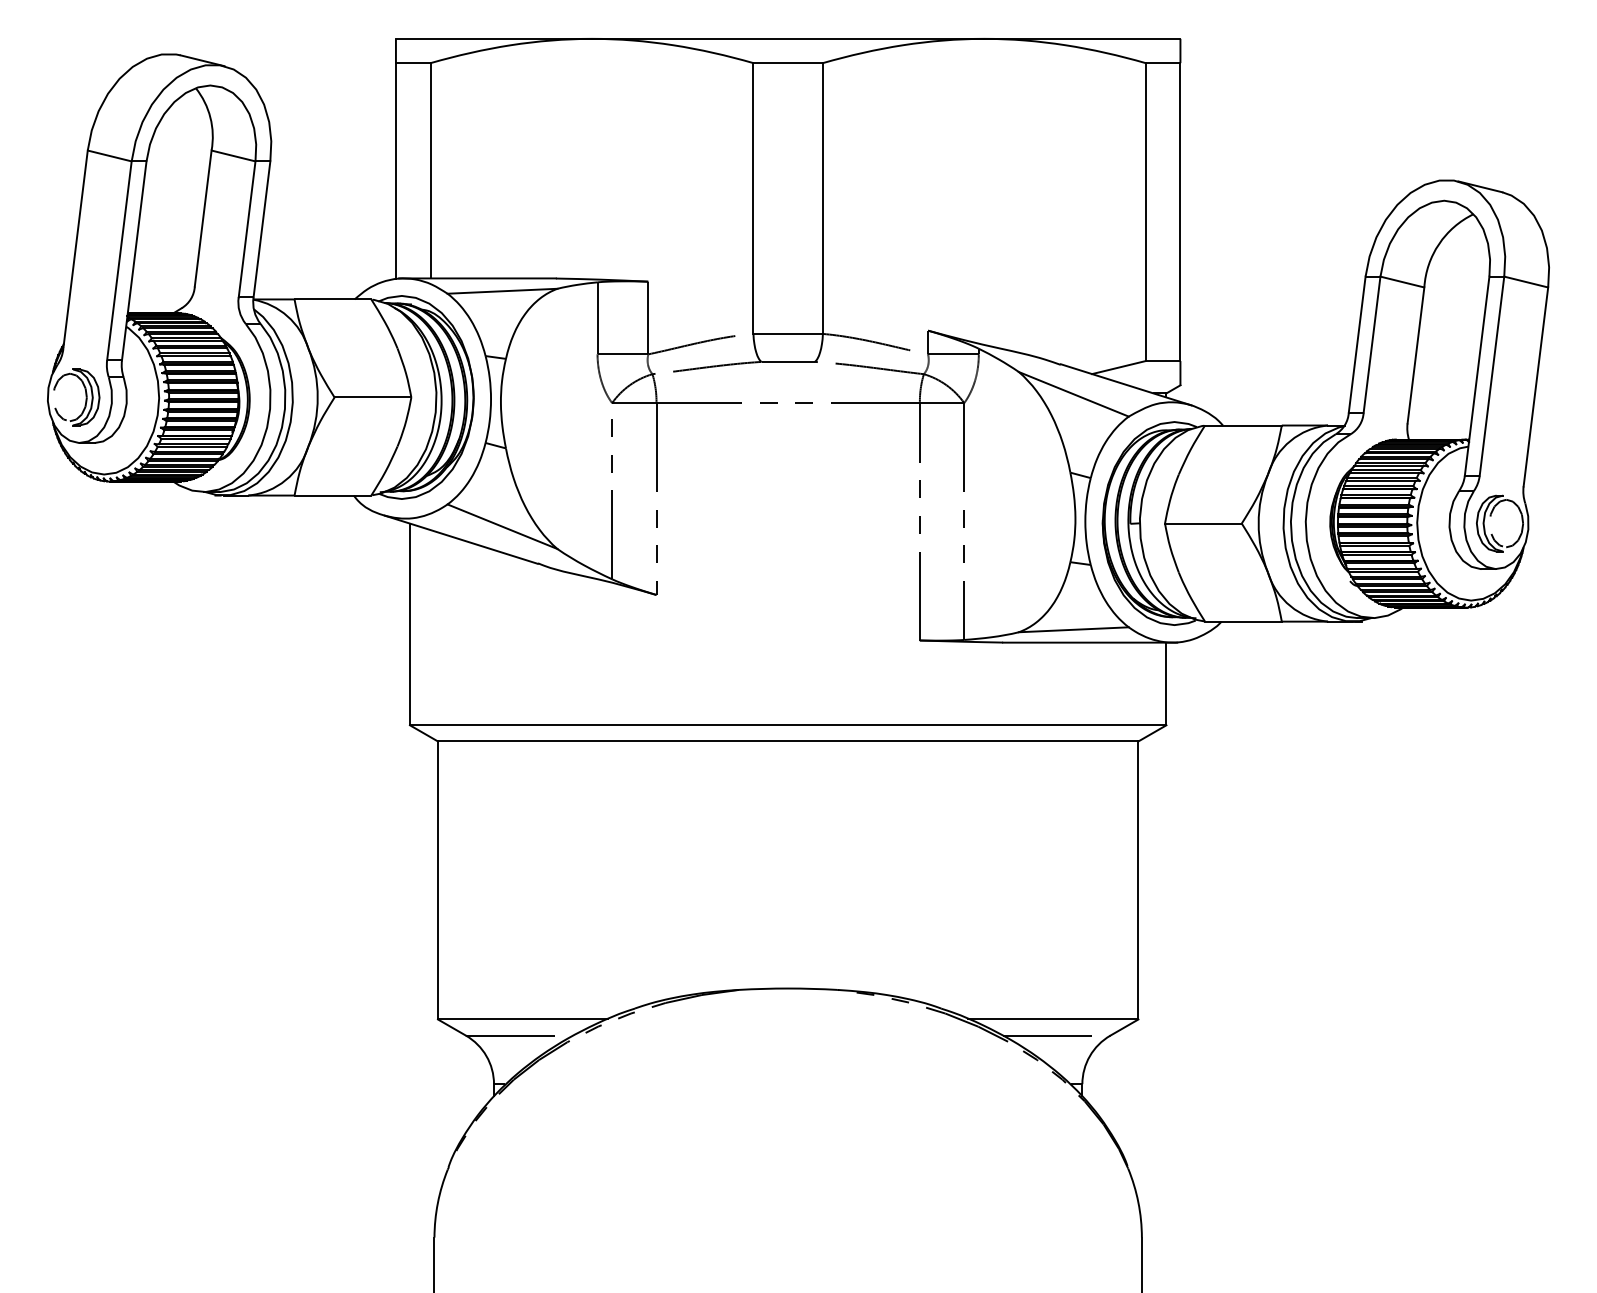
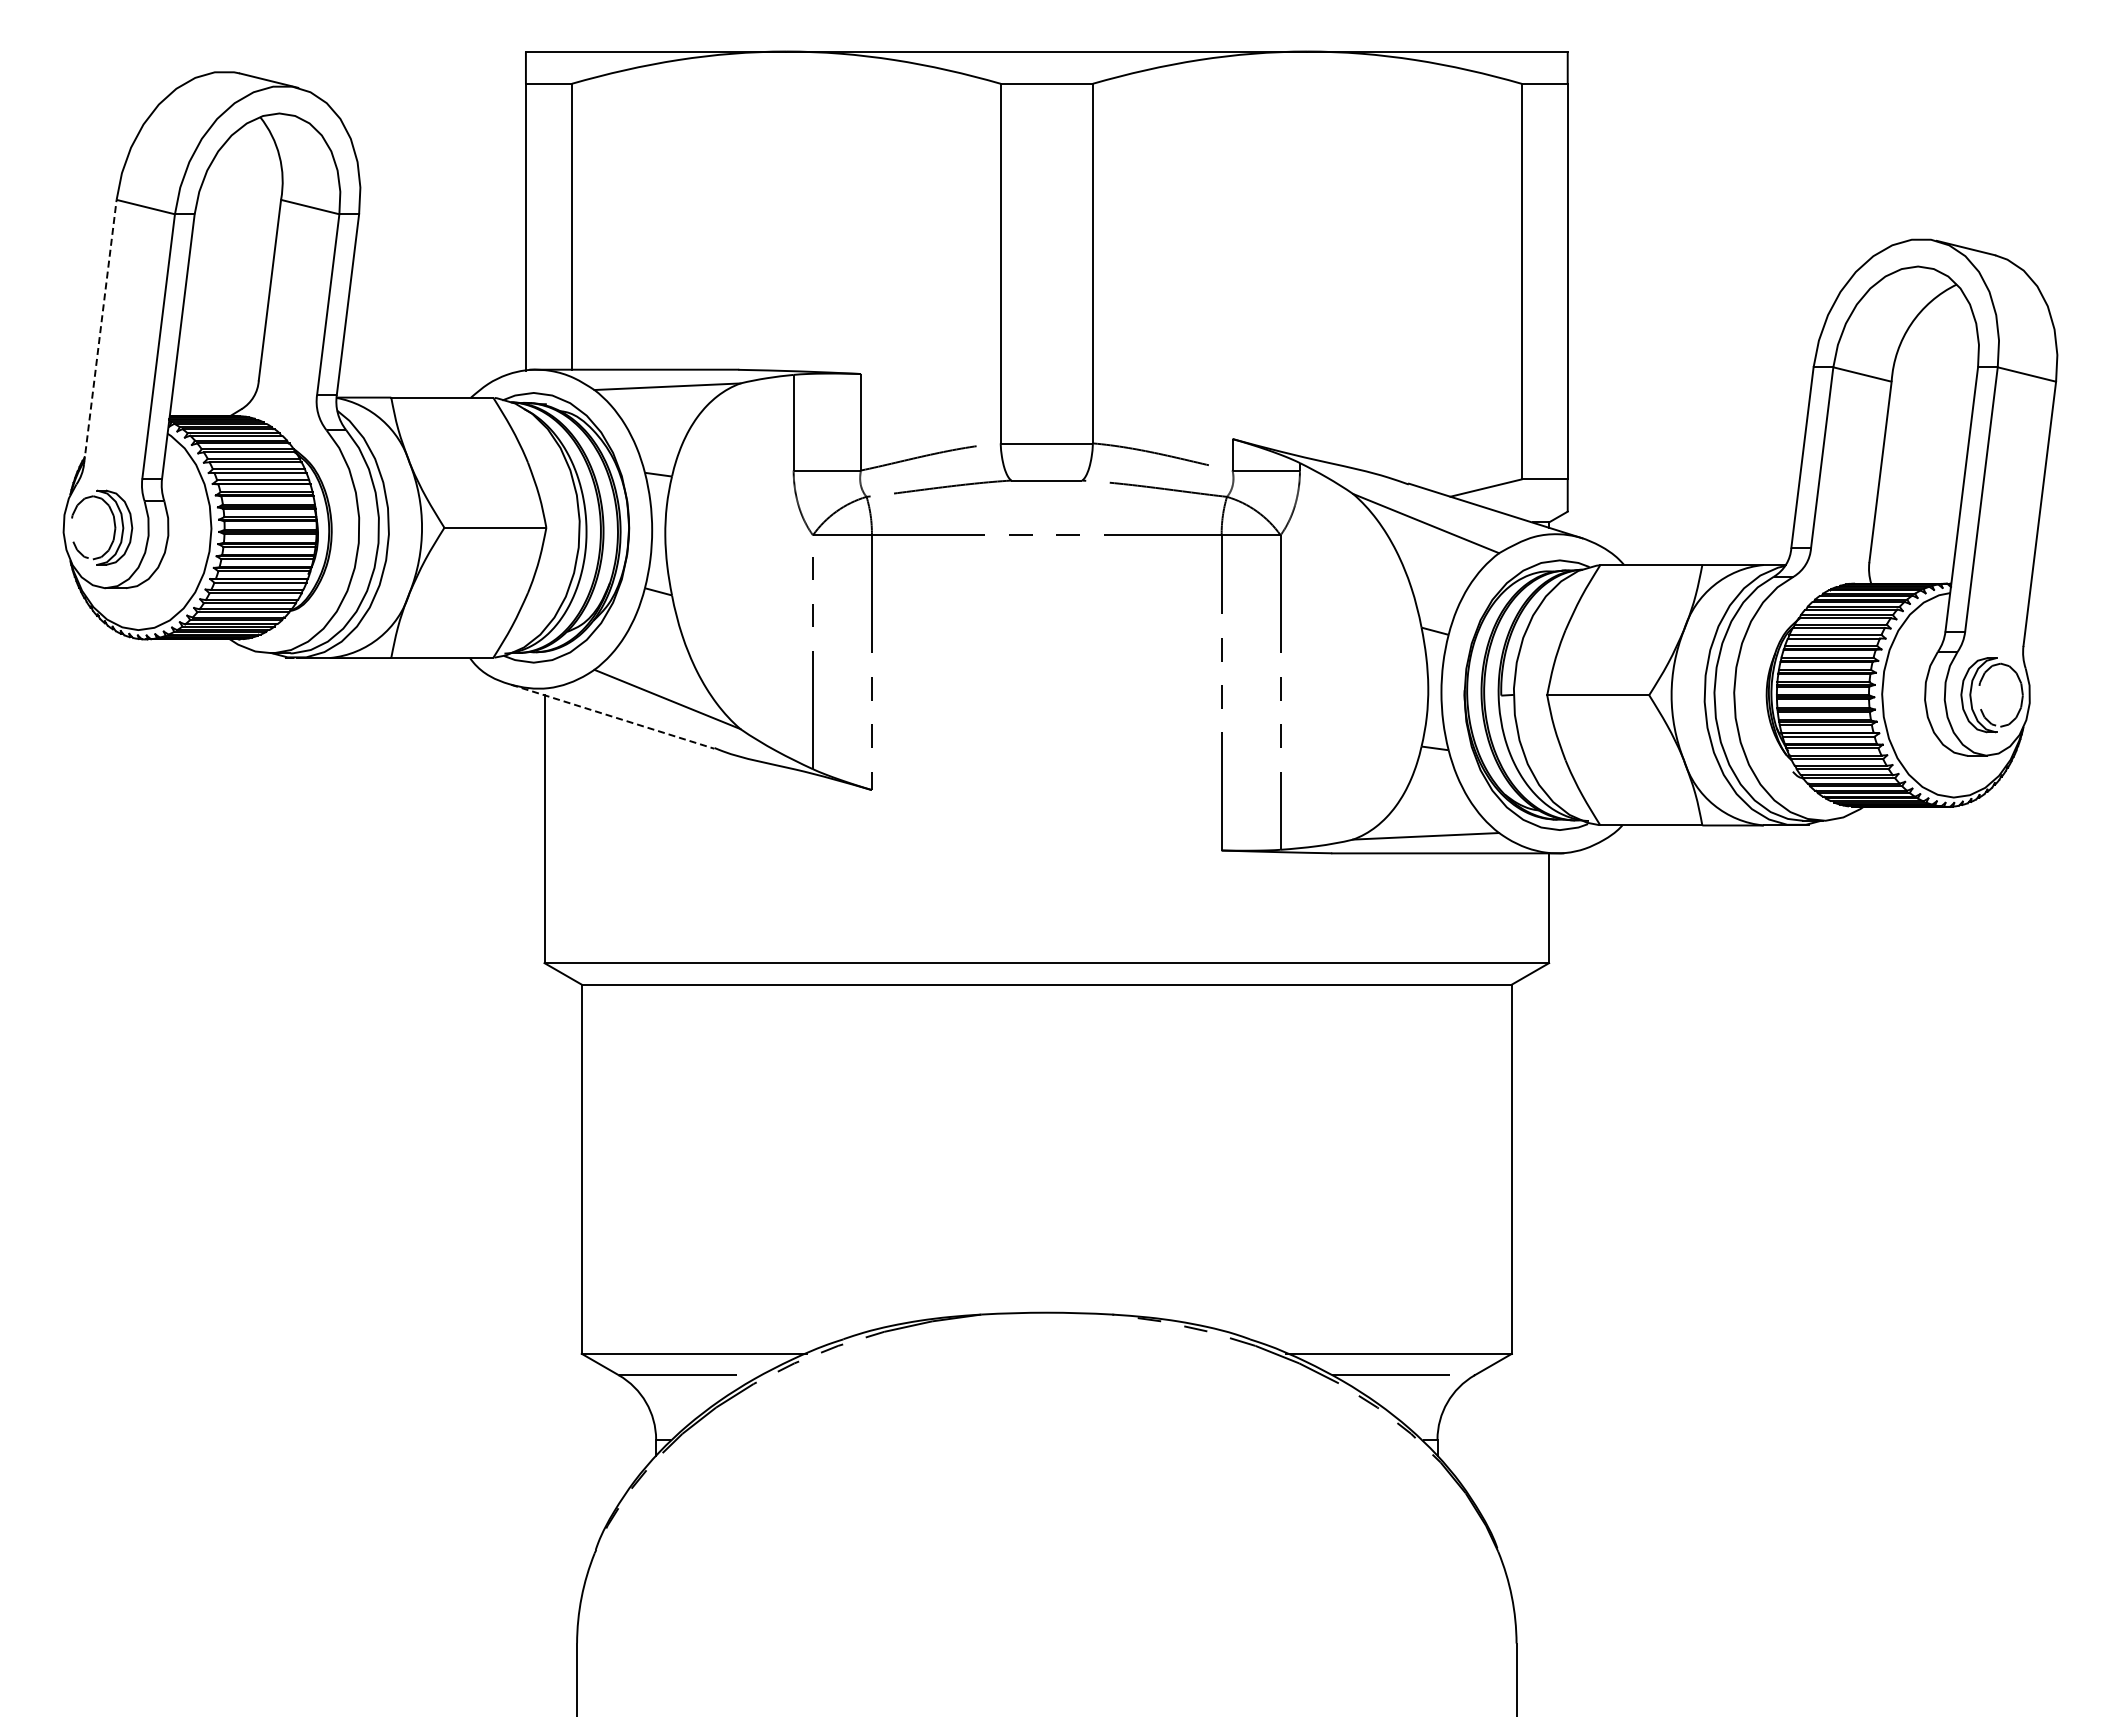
line: (75, 249) -> (100, 331), solid -> dashed
line: (461, 539) -> (612, 716), solid -> dashed

